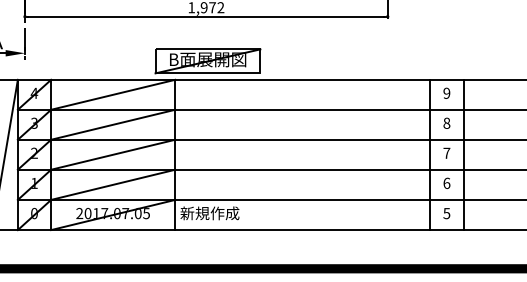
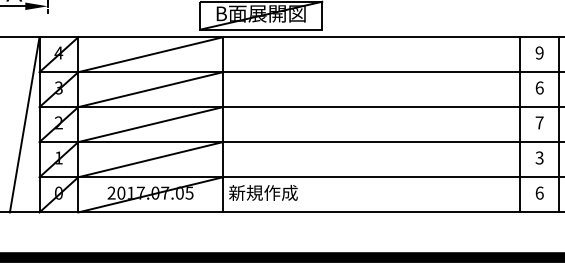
text: (446, 122) -> (539, 87), 8 -> 6
text: (446, 182) -> (539, 156), 6 -> 3
text: (446, 213) -> (539, 193), 5 -> 6

